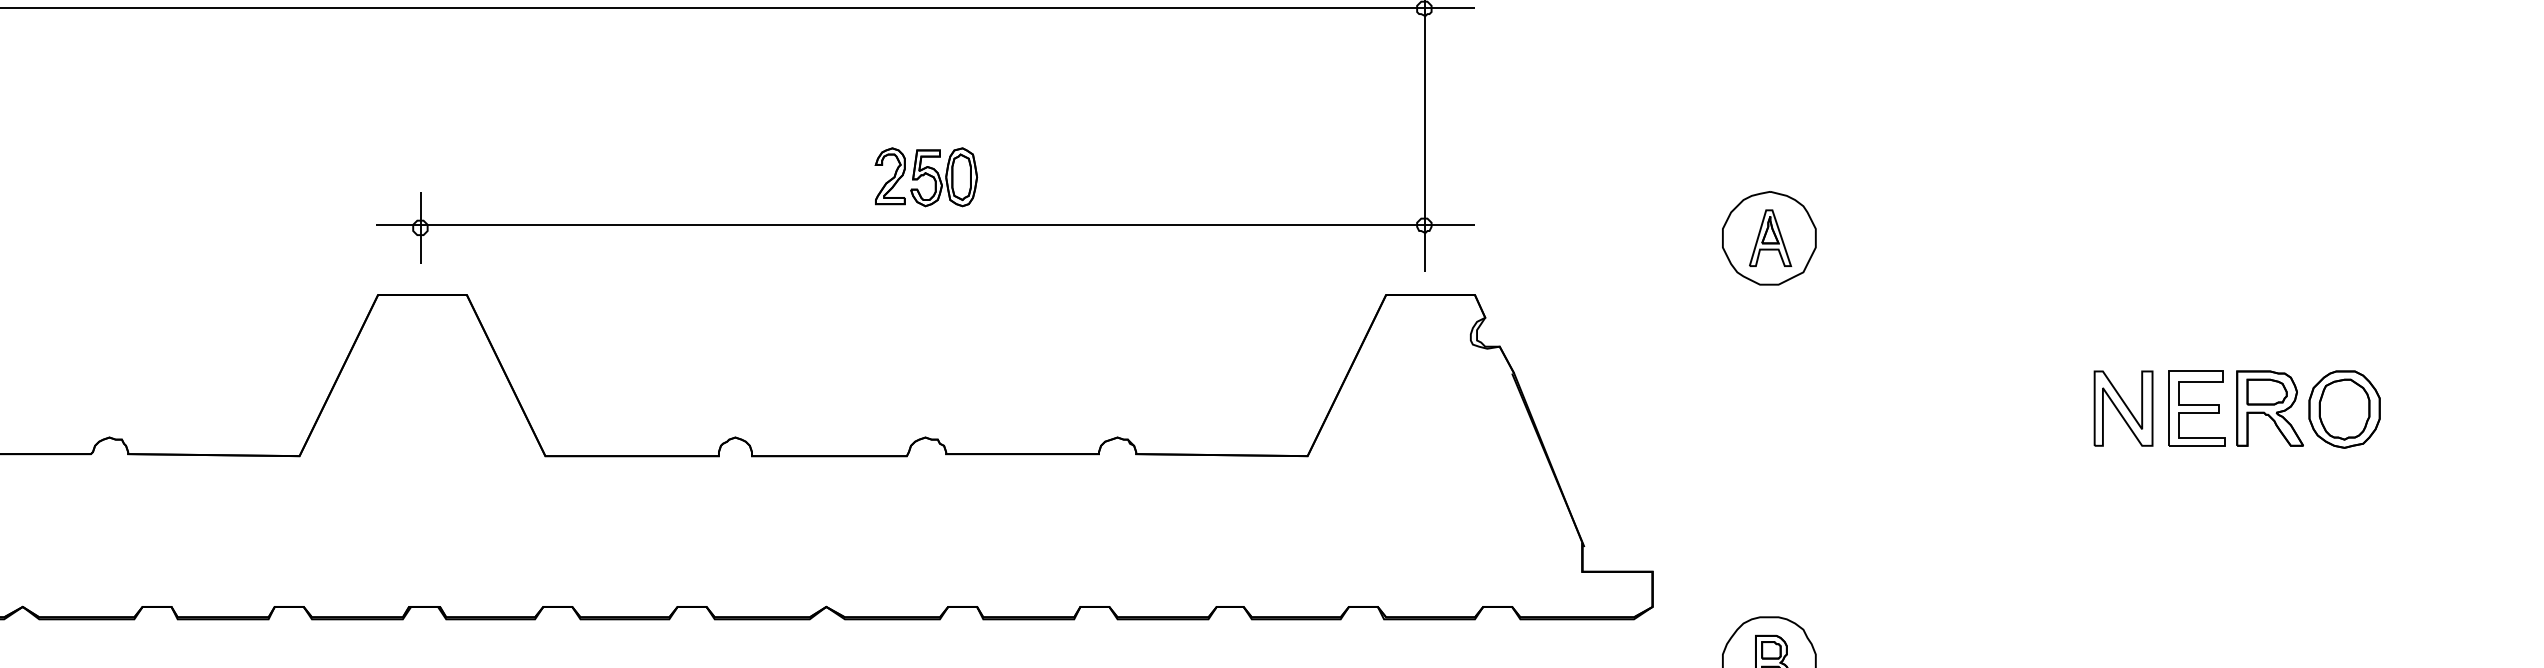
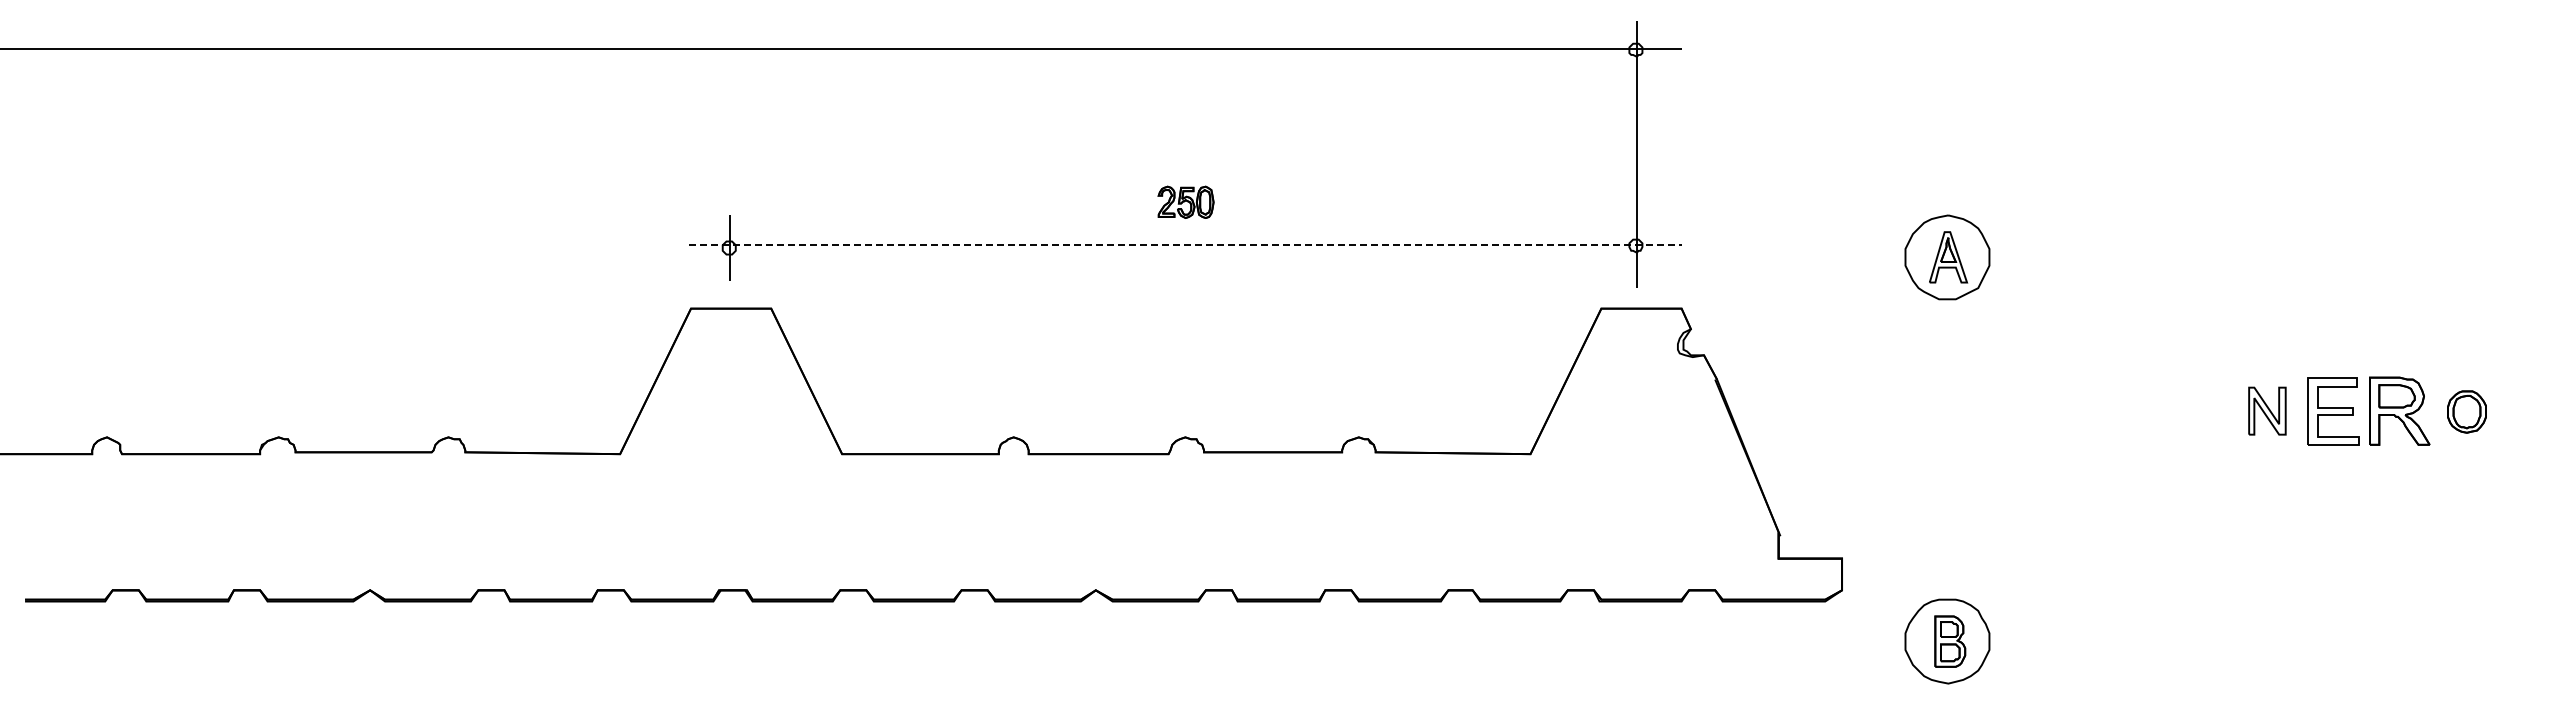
part: (925, 177) -> (1185, 202), size x0.6
line: (925, 225) -> (1185, 245), solid -> dashed
part: (2123, 407) -> (2267, 410), size x0.7
part: (2344, 408) -> (2466, 411), size x0.6

